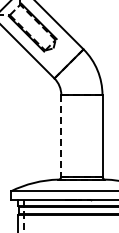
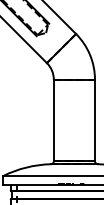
line: (61, 135) -> (54, 120), dashed -> solid

